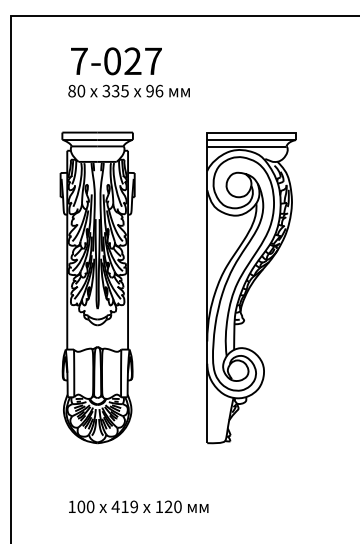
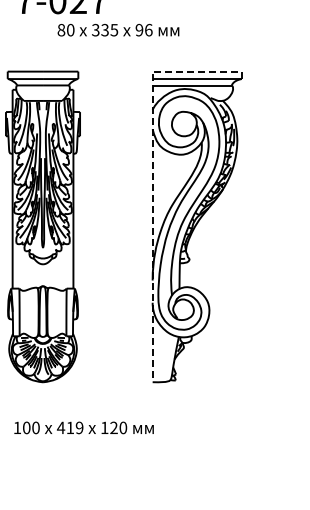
text: (128, 90) -> (117, 29), moved
line: (207, 238) -> (152, 177), solid -> dashed
text: (138, 506) -> (83, 427), moved

